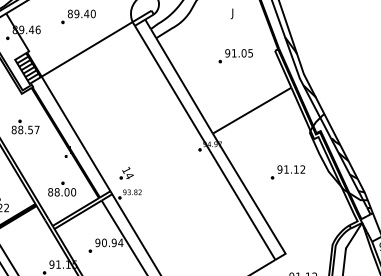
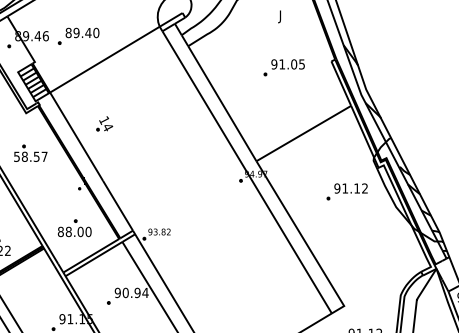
part: (78, 16) -> (78, 35), moved
text: (13, 129) -> (16, 156), 88.57 -> 58.57
part: (126, 172) -> (104, 123), moved
part: (287, 172) -> (346, 191), moved

